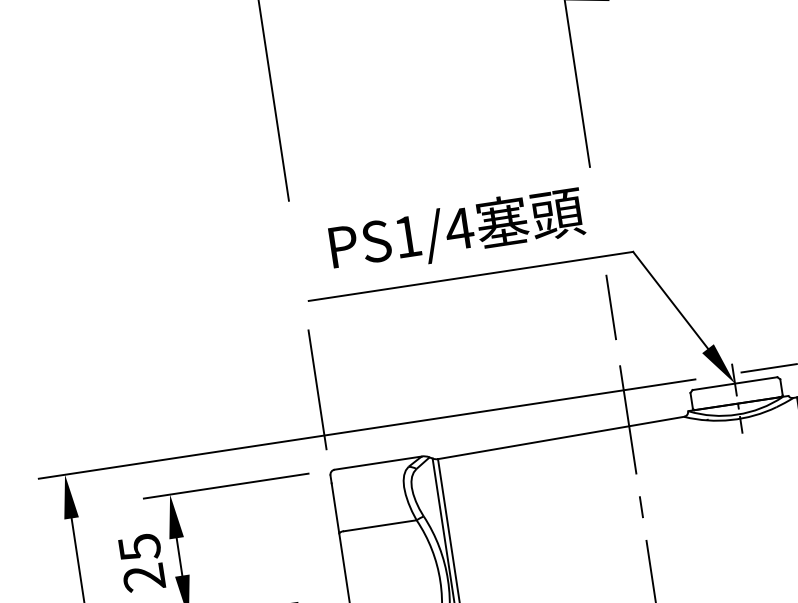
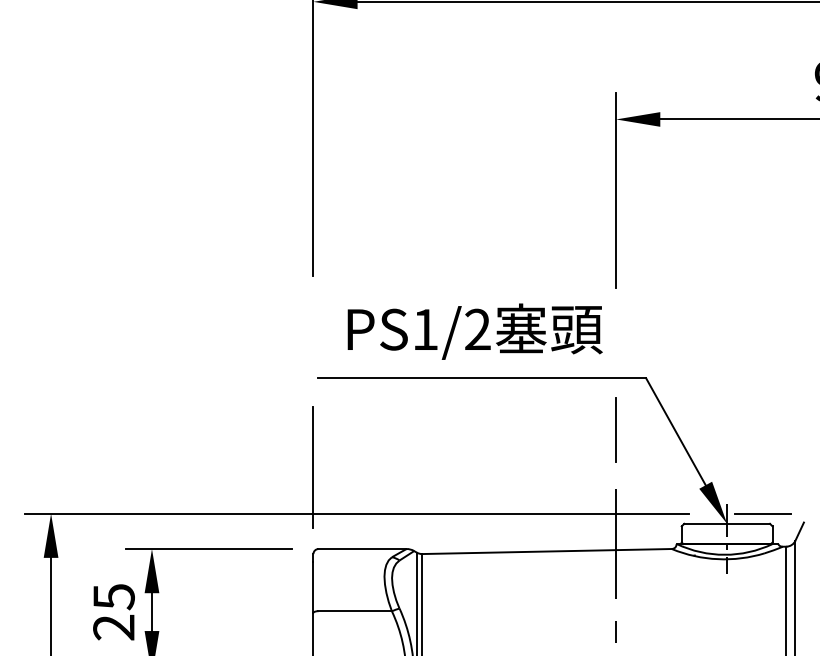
text: (458, 227) -> (477, 328), PS1/4 -> PS1/2

